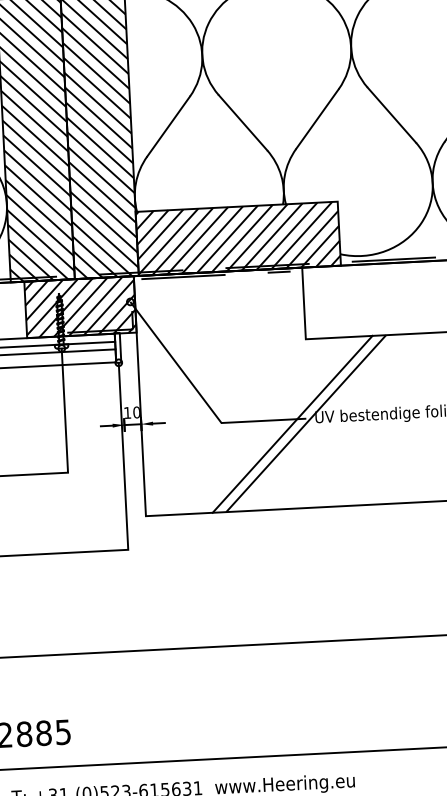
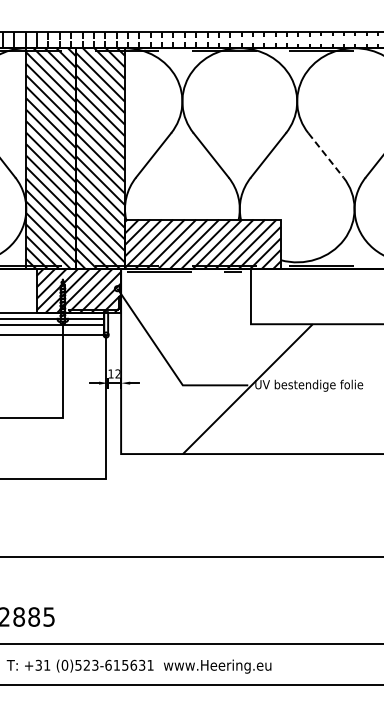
line: (392, 115) -> (326, 155), solid -> dashed
text: (135, 411) -> (117, 373), 10 -> 12
line: (292, 424) -> (237, 389), removed

